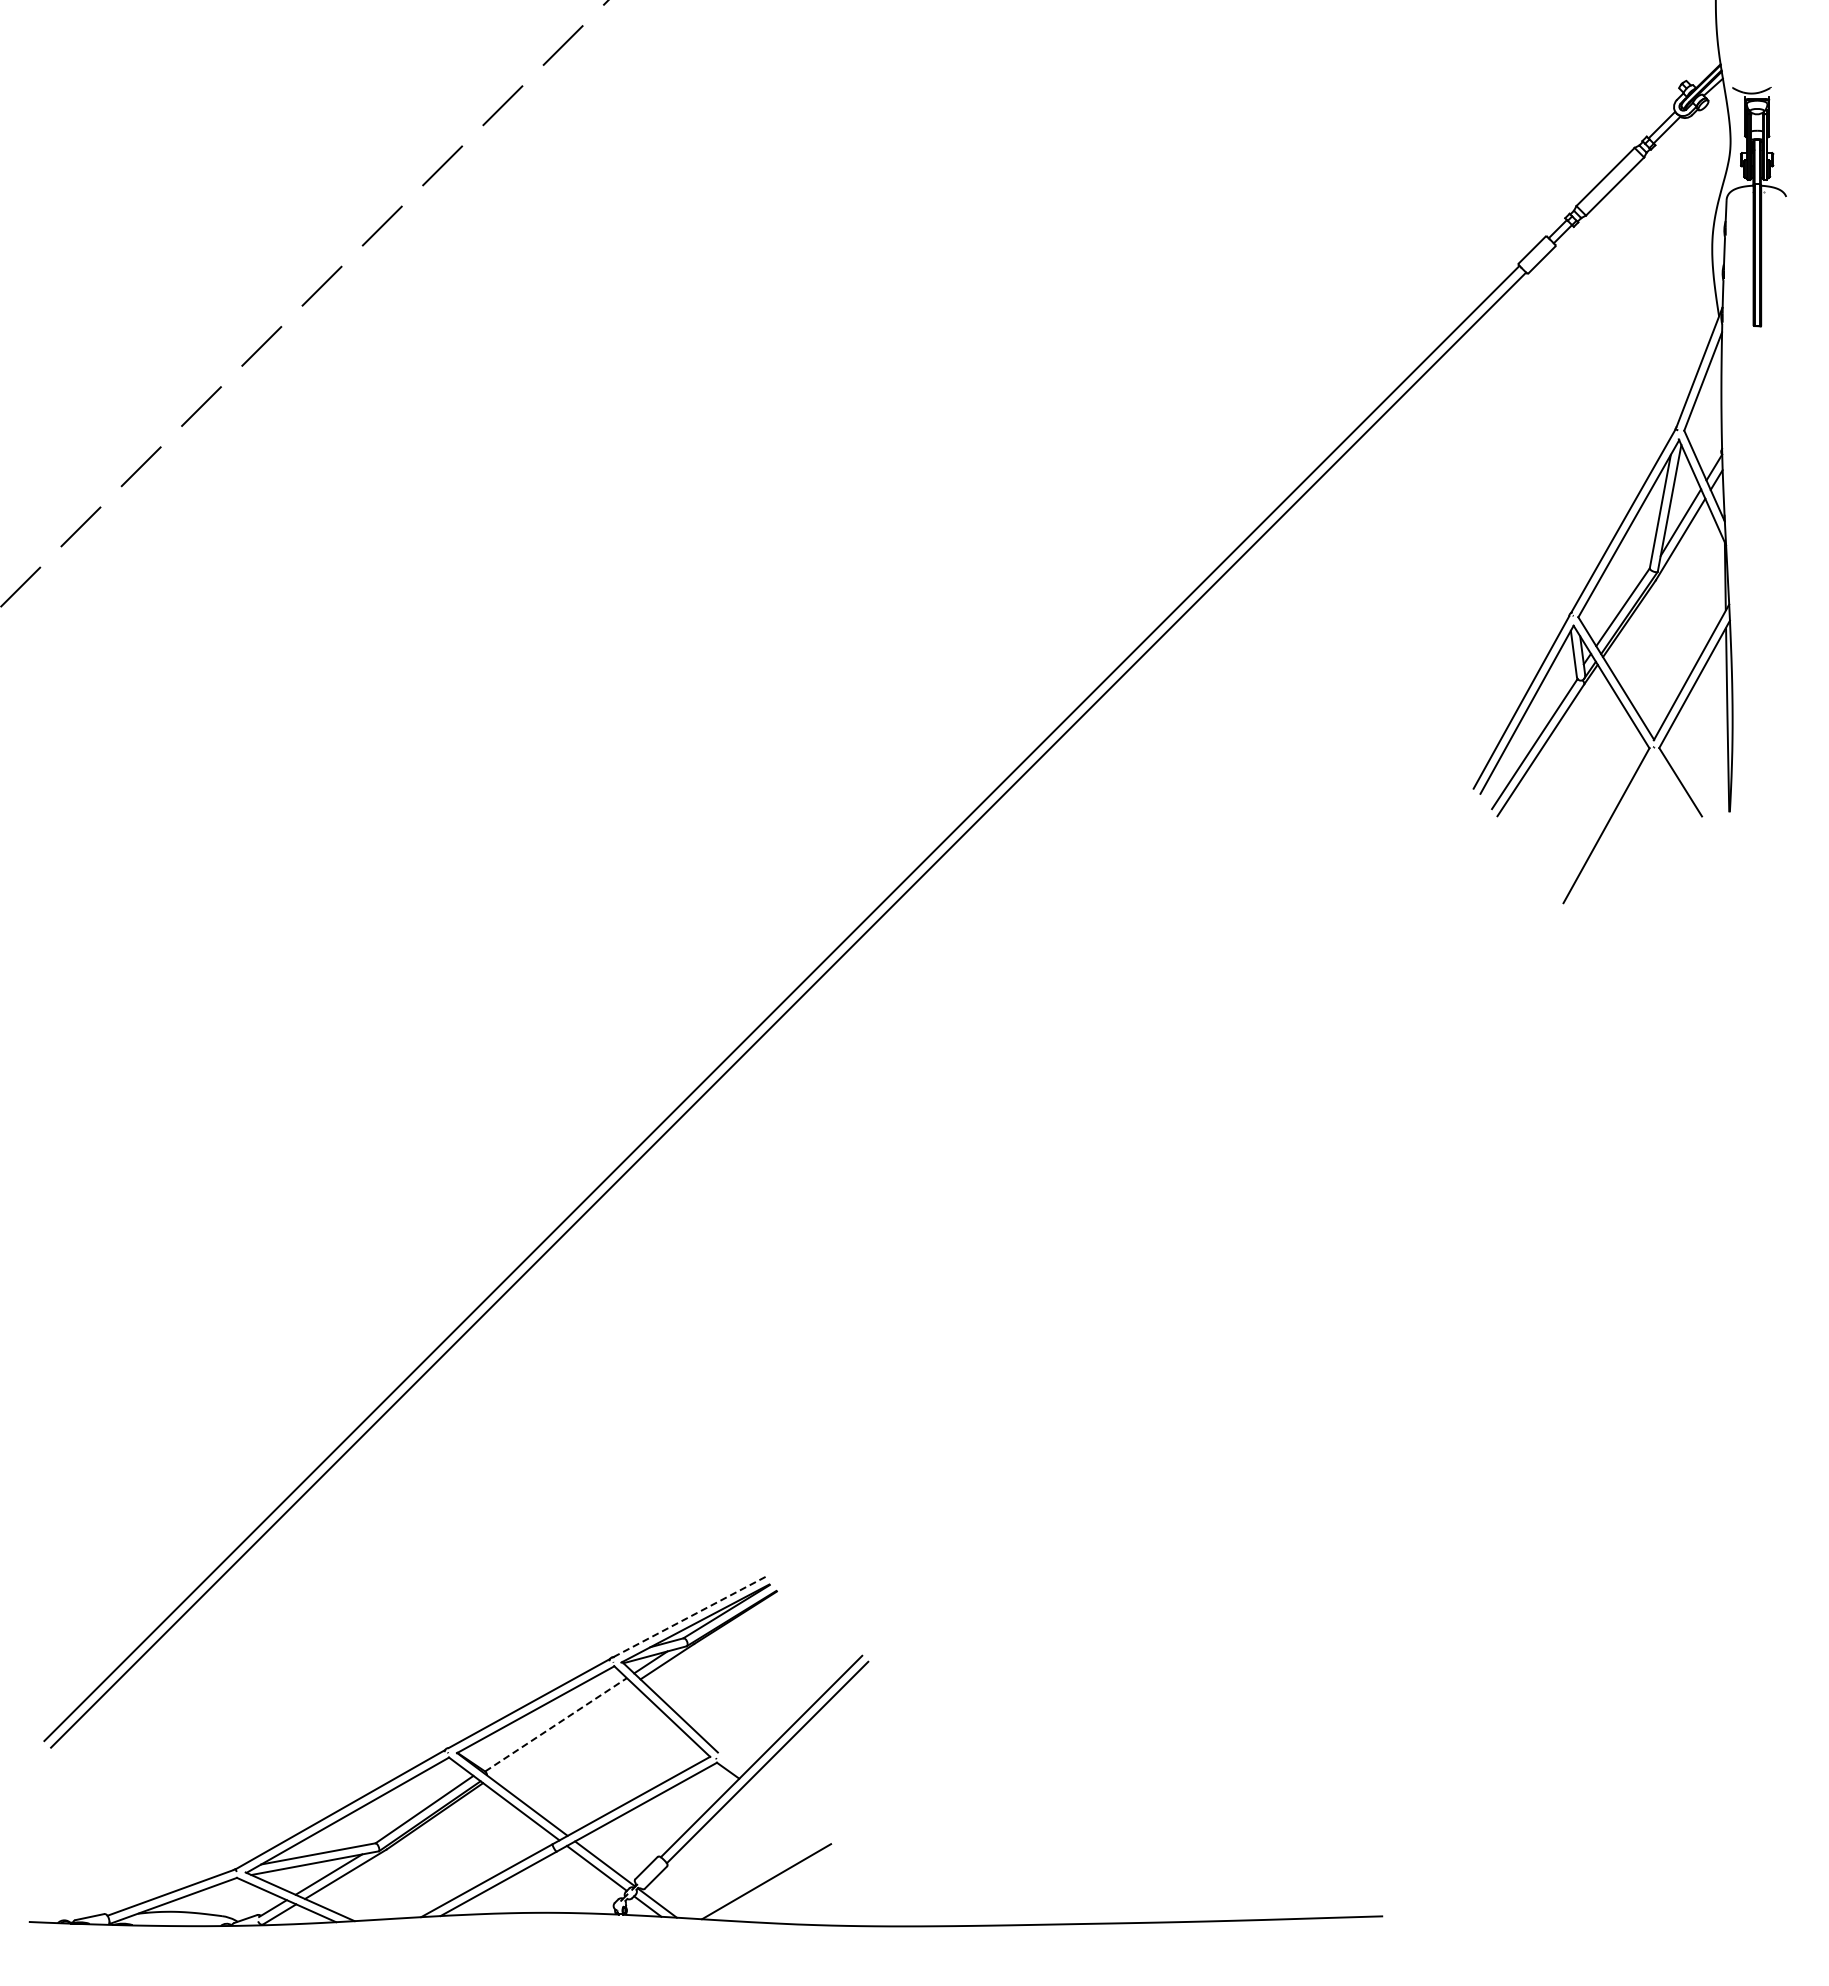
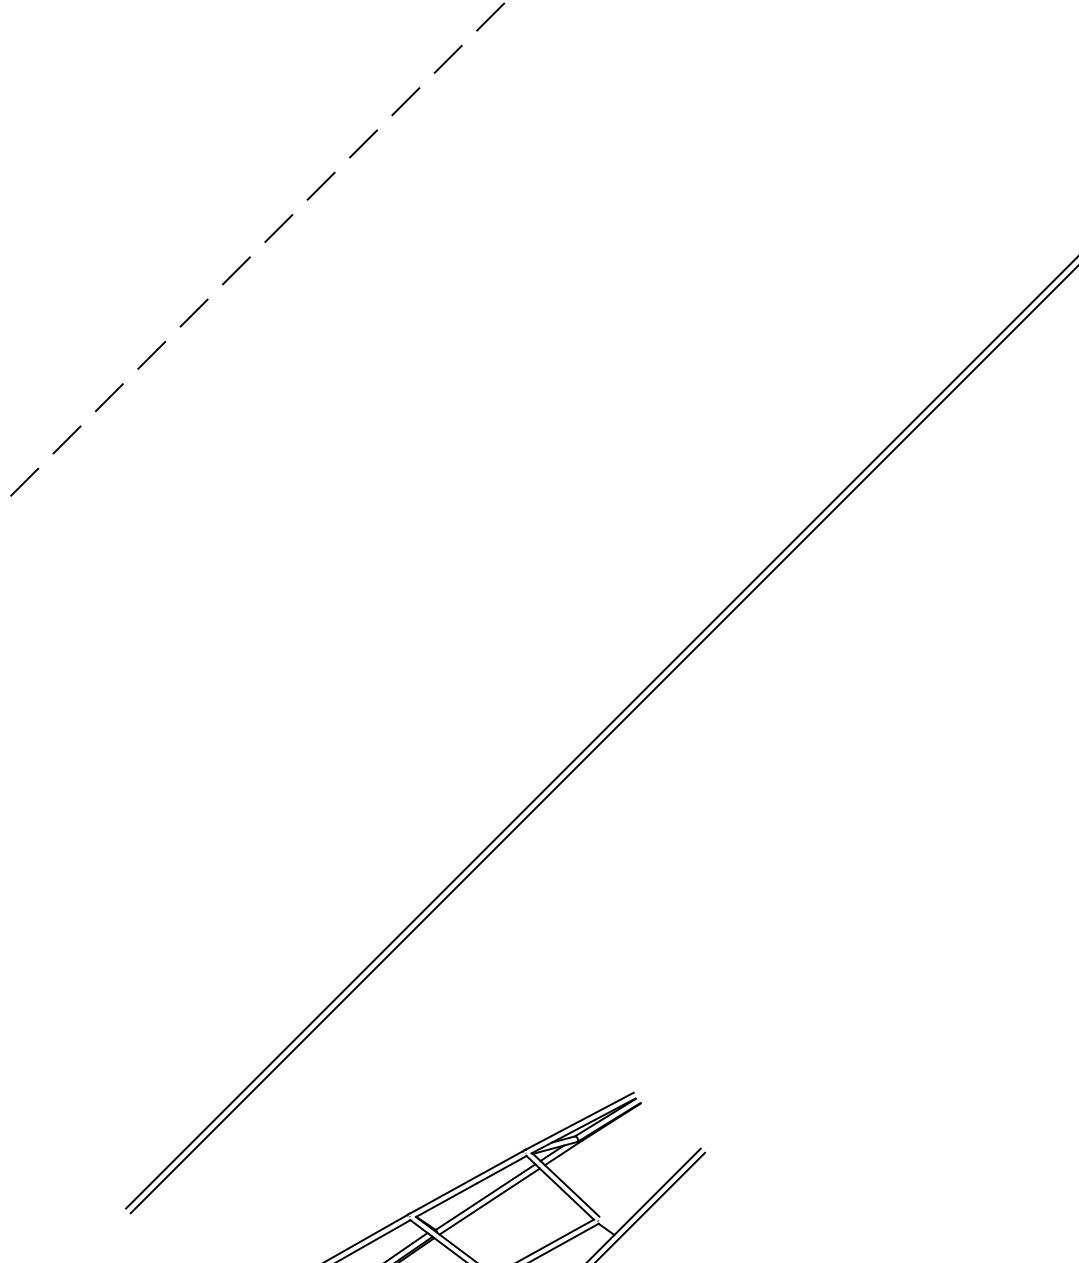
line: (690, 1616) -> (580, 1121), dashed -> solid
line: (556, 1724) -> (485, 1196), dashed -> solid
line: (561, 1731) -> (489, 1201), added

